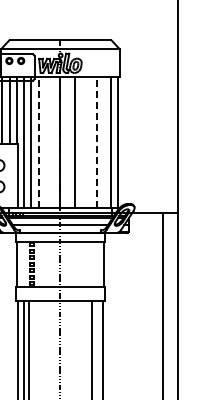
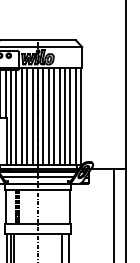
line: (38, 142) -> (21, 116), dashed -> solid
line: (45, 142) -> (26, 116), added
line: (53, 142) -> (32, 116), added
line: (67, 142) -> (43, 116), added
line: (82, 142) -> (54, 116), added
line: (89, 142) -> (59, 116), added
line: (96, 142) -> (64, 116), dashed -> solid
line: (103, 142) -> (70, 116), added

